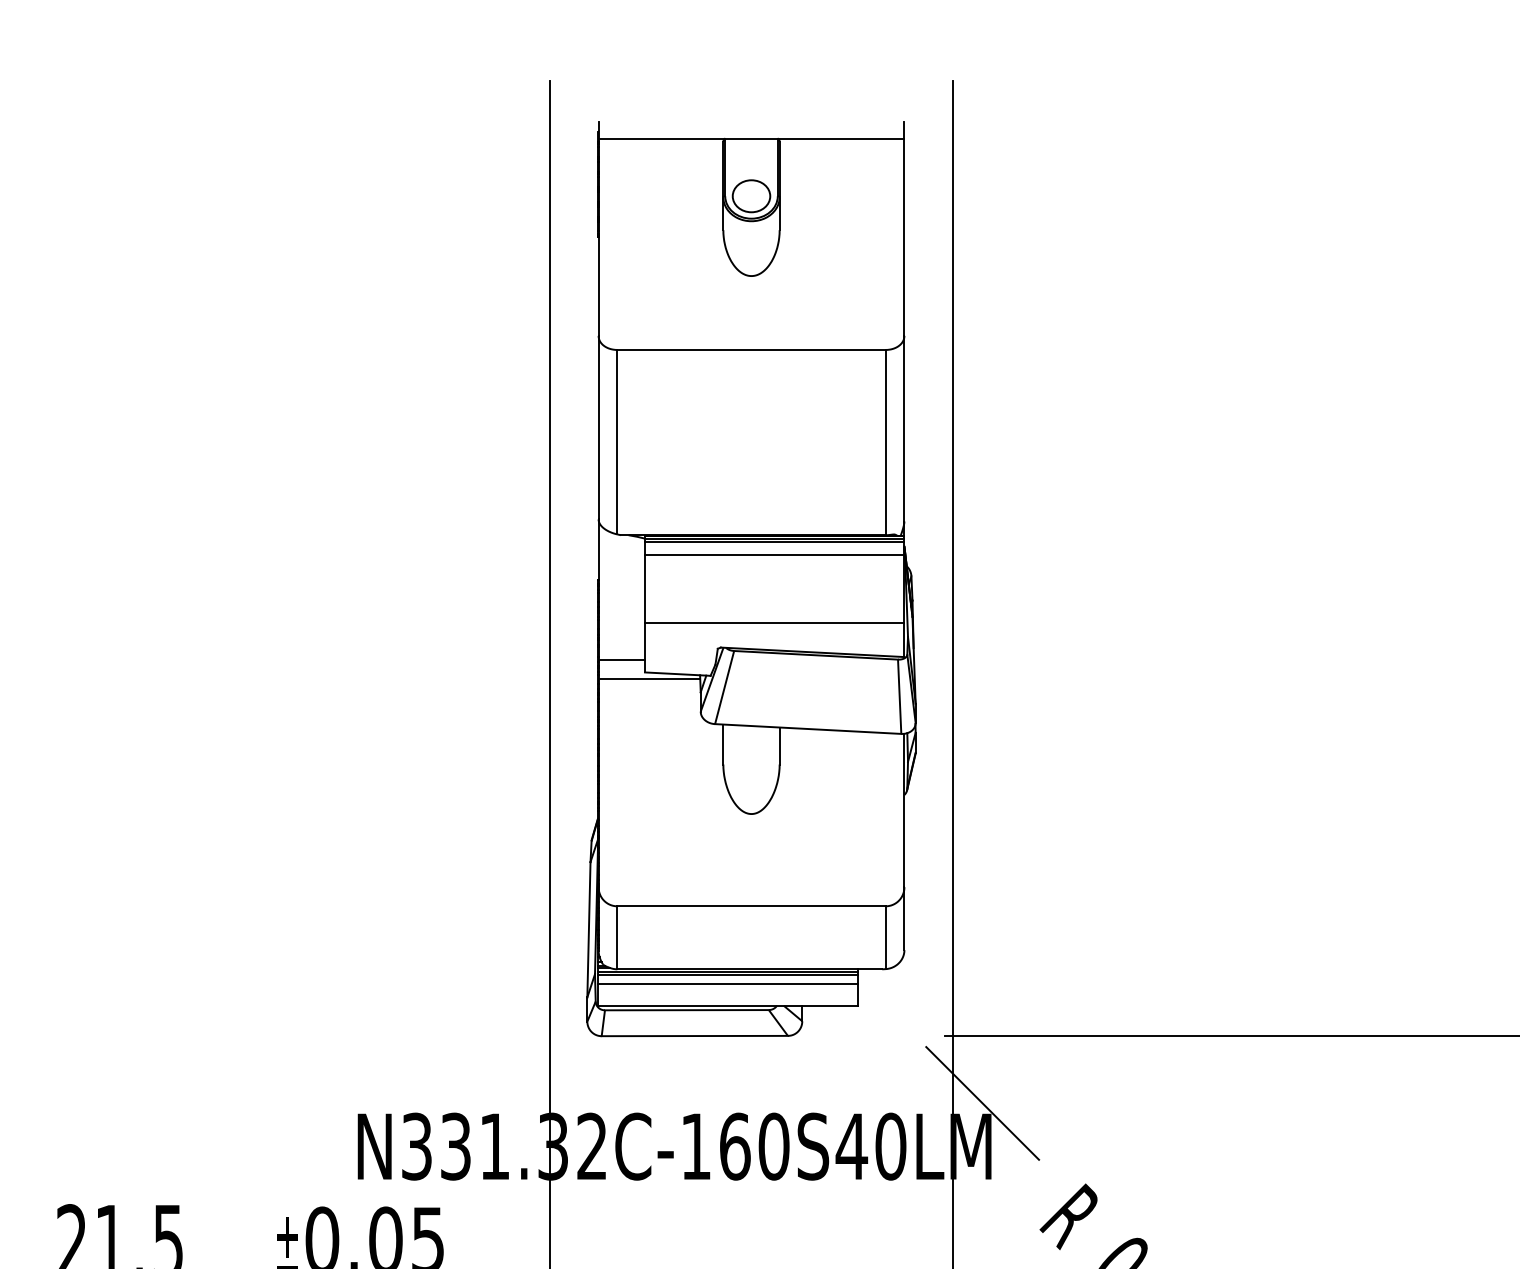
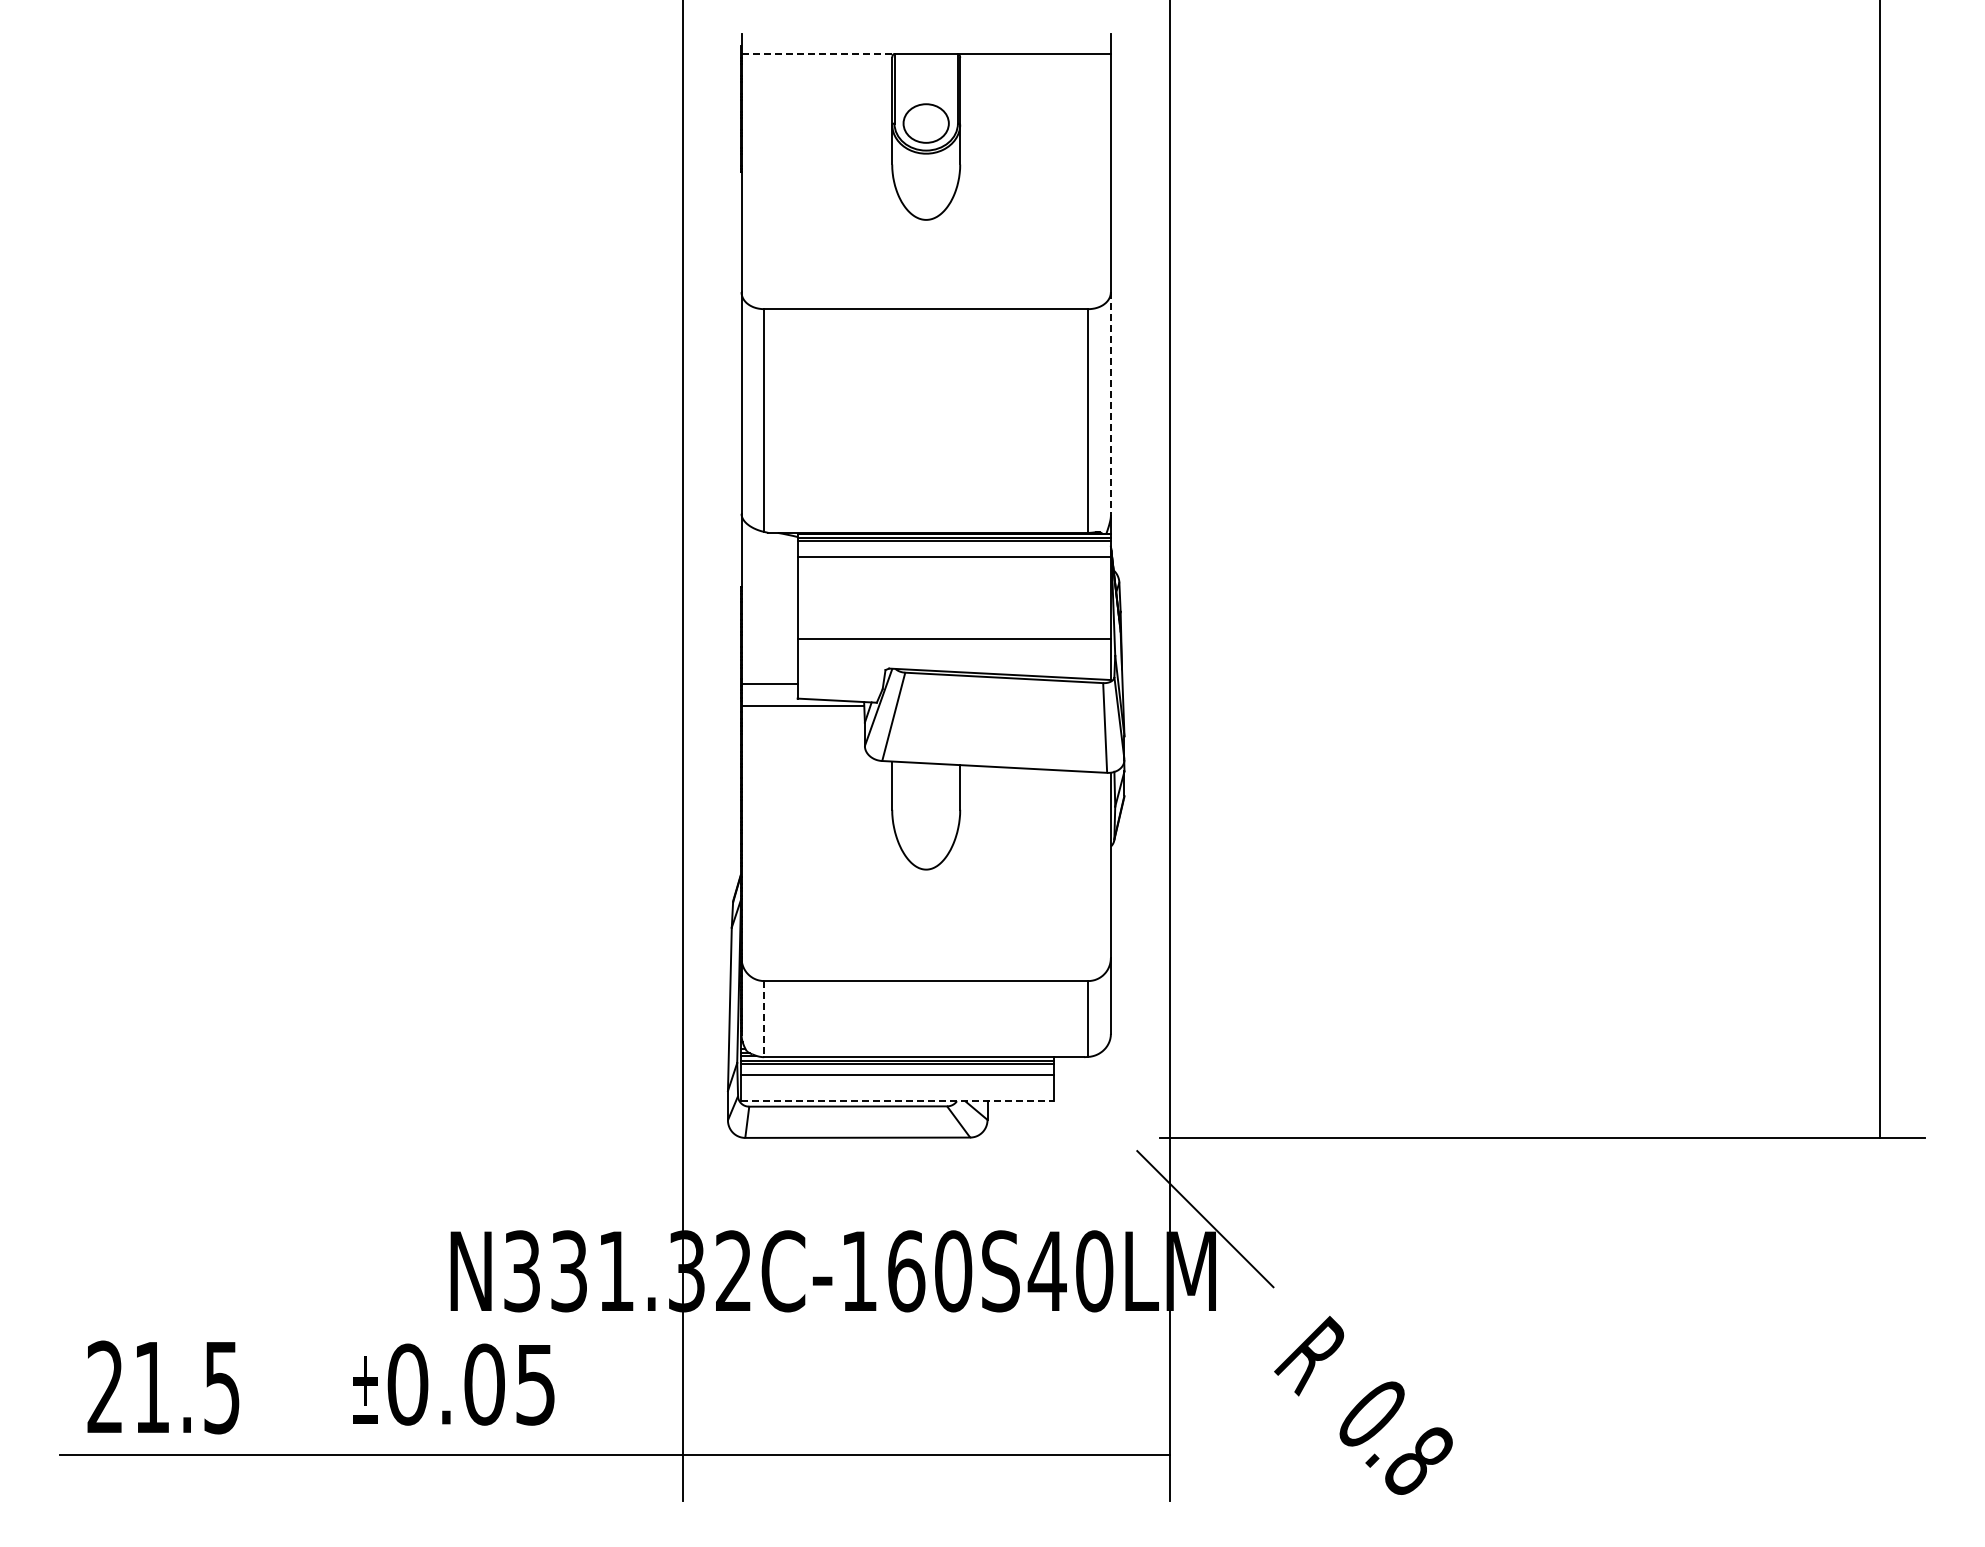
line: (662, 138) -> (818, 53), solid -> dashed
line: (904, 428) -> (1110, 404), solid -> dashed
line: (617, 938) -> (764, 1019), solid -> dashed
line: (727, 1006) -> (897, 1101), solid -> dashed

